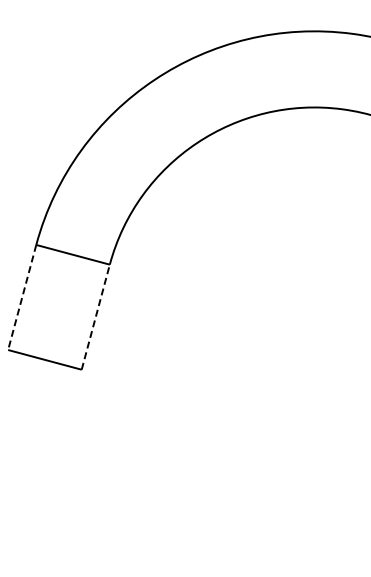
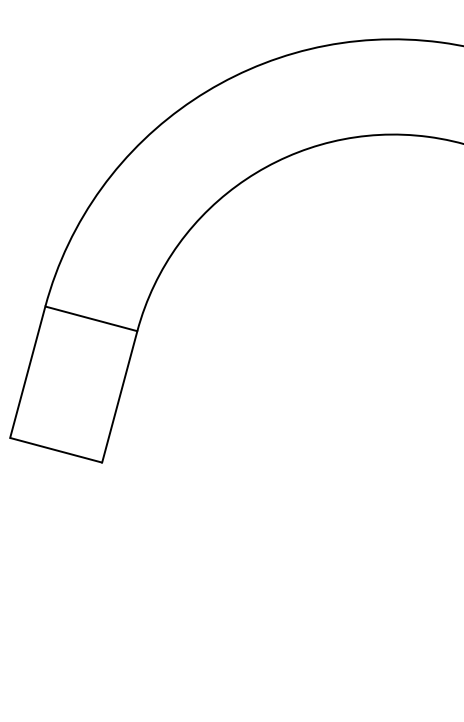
line: (22, 297) -> (28, 372), dashed -> solid
line: (95, 316) -> (119, 396), dashed -> solid

